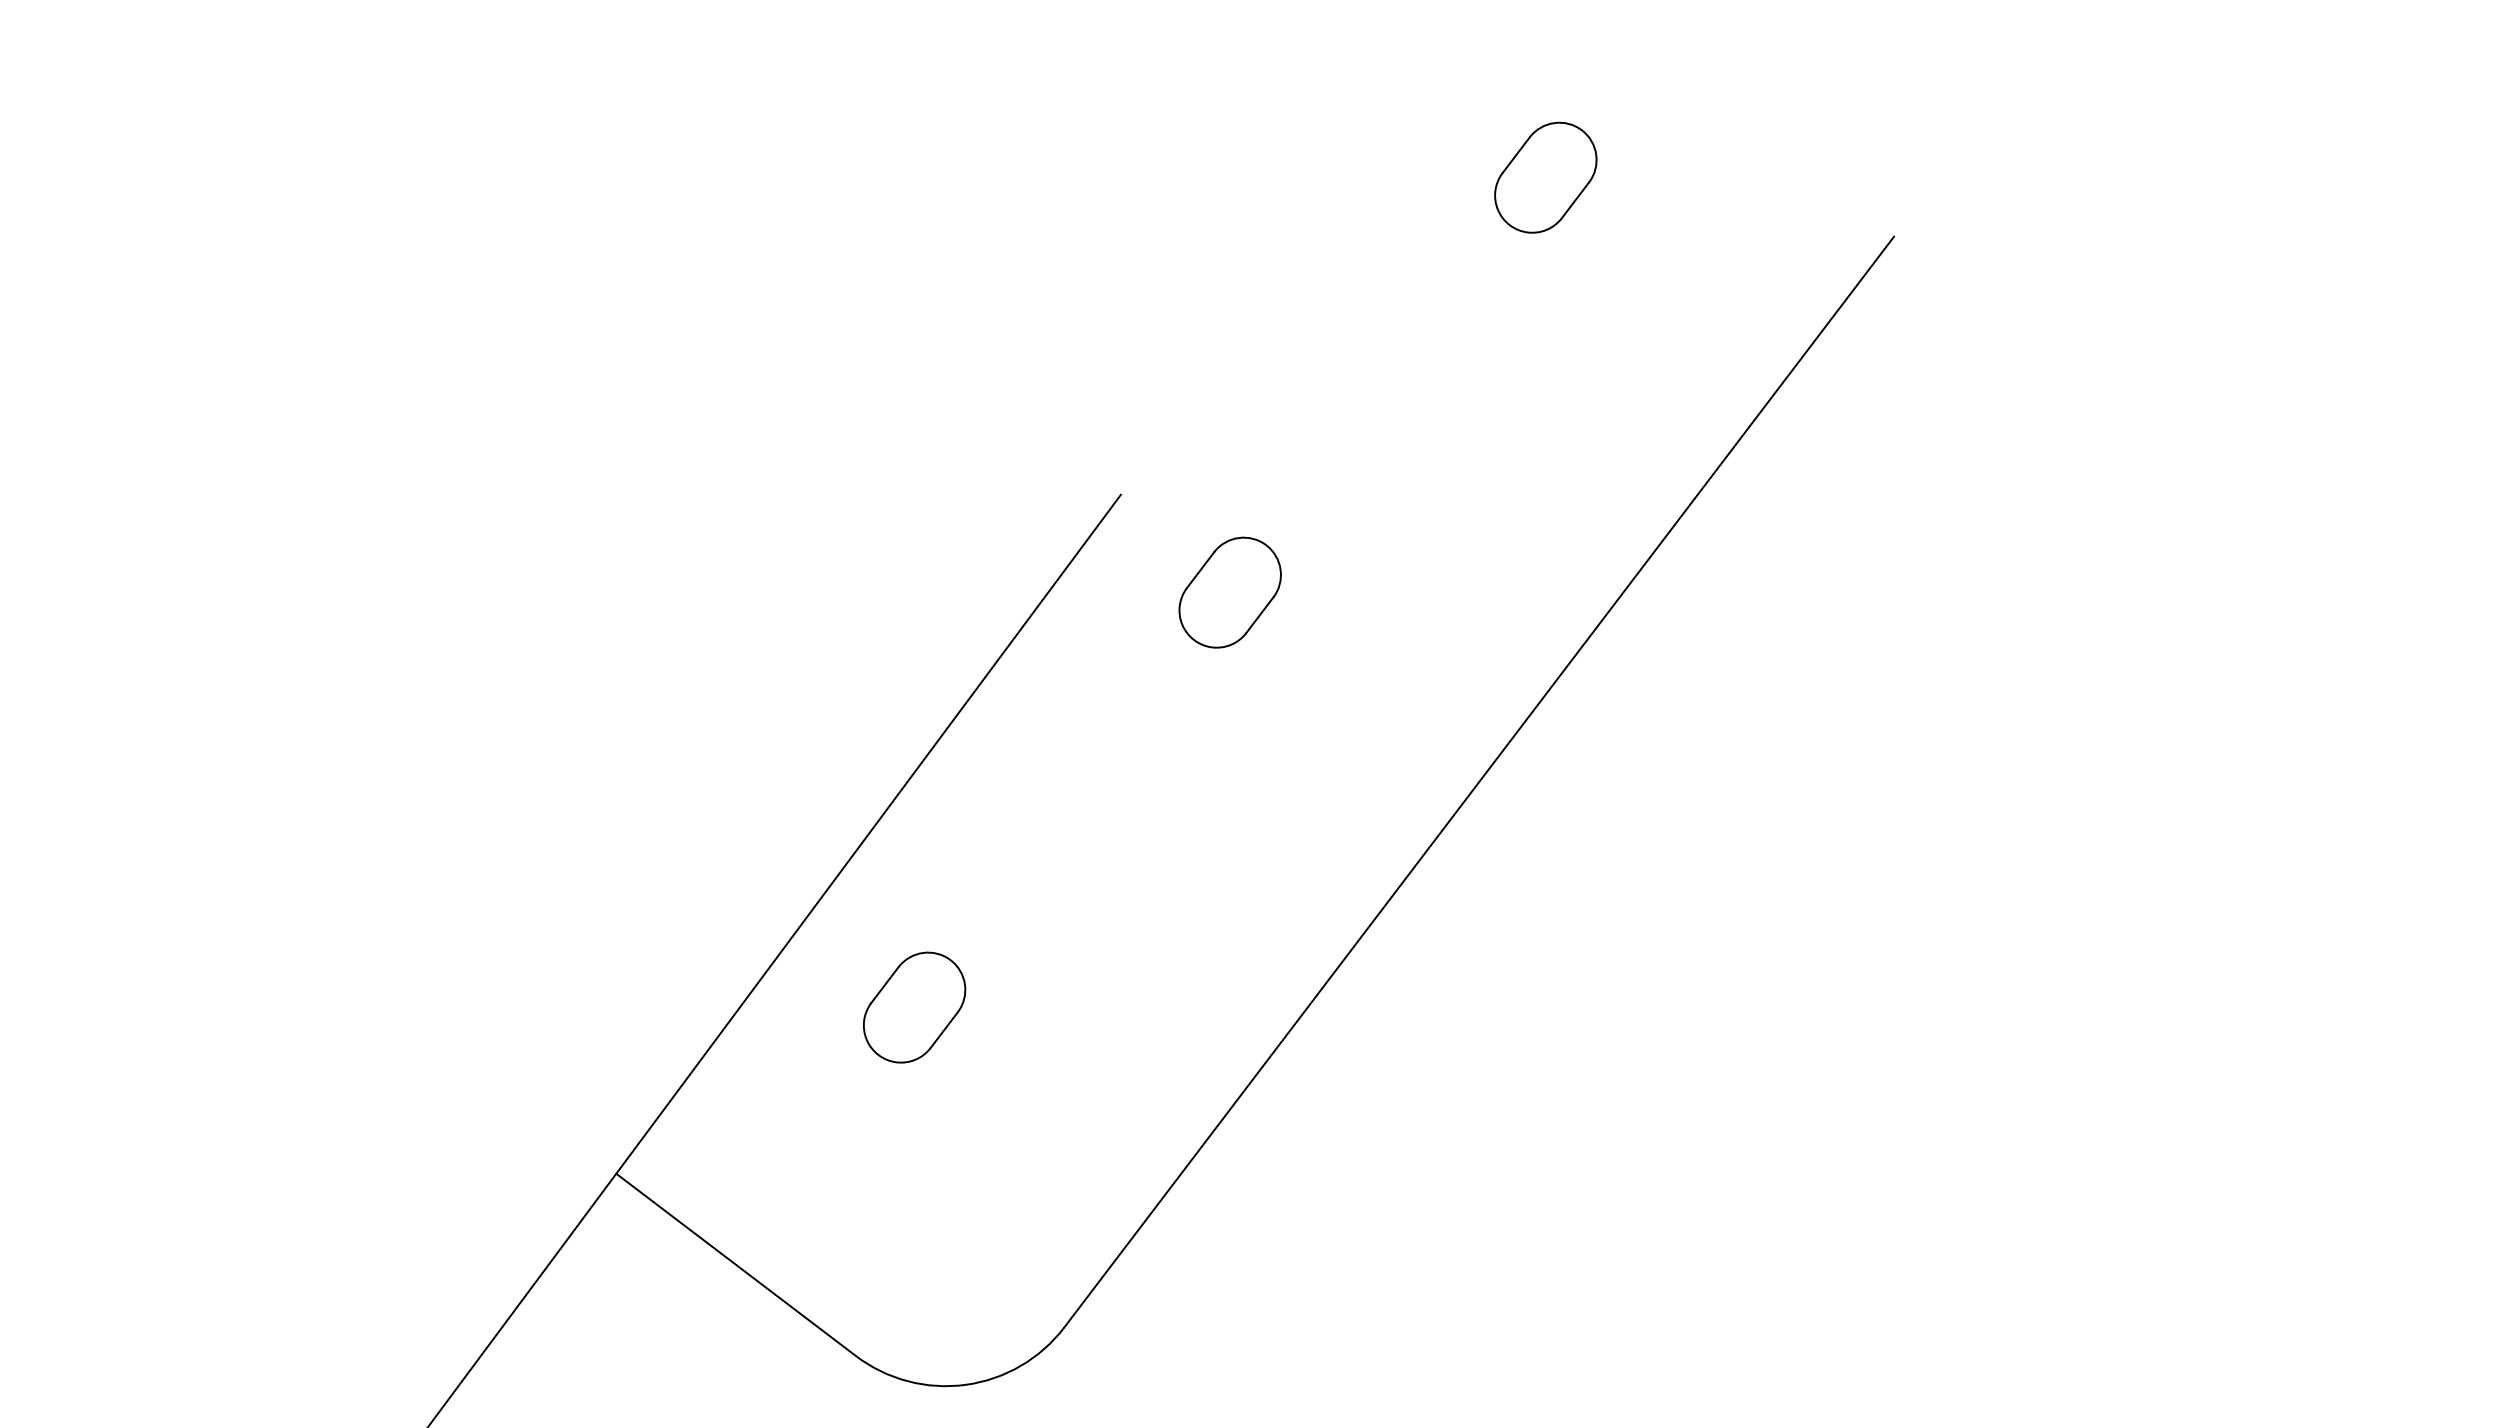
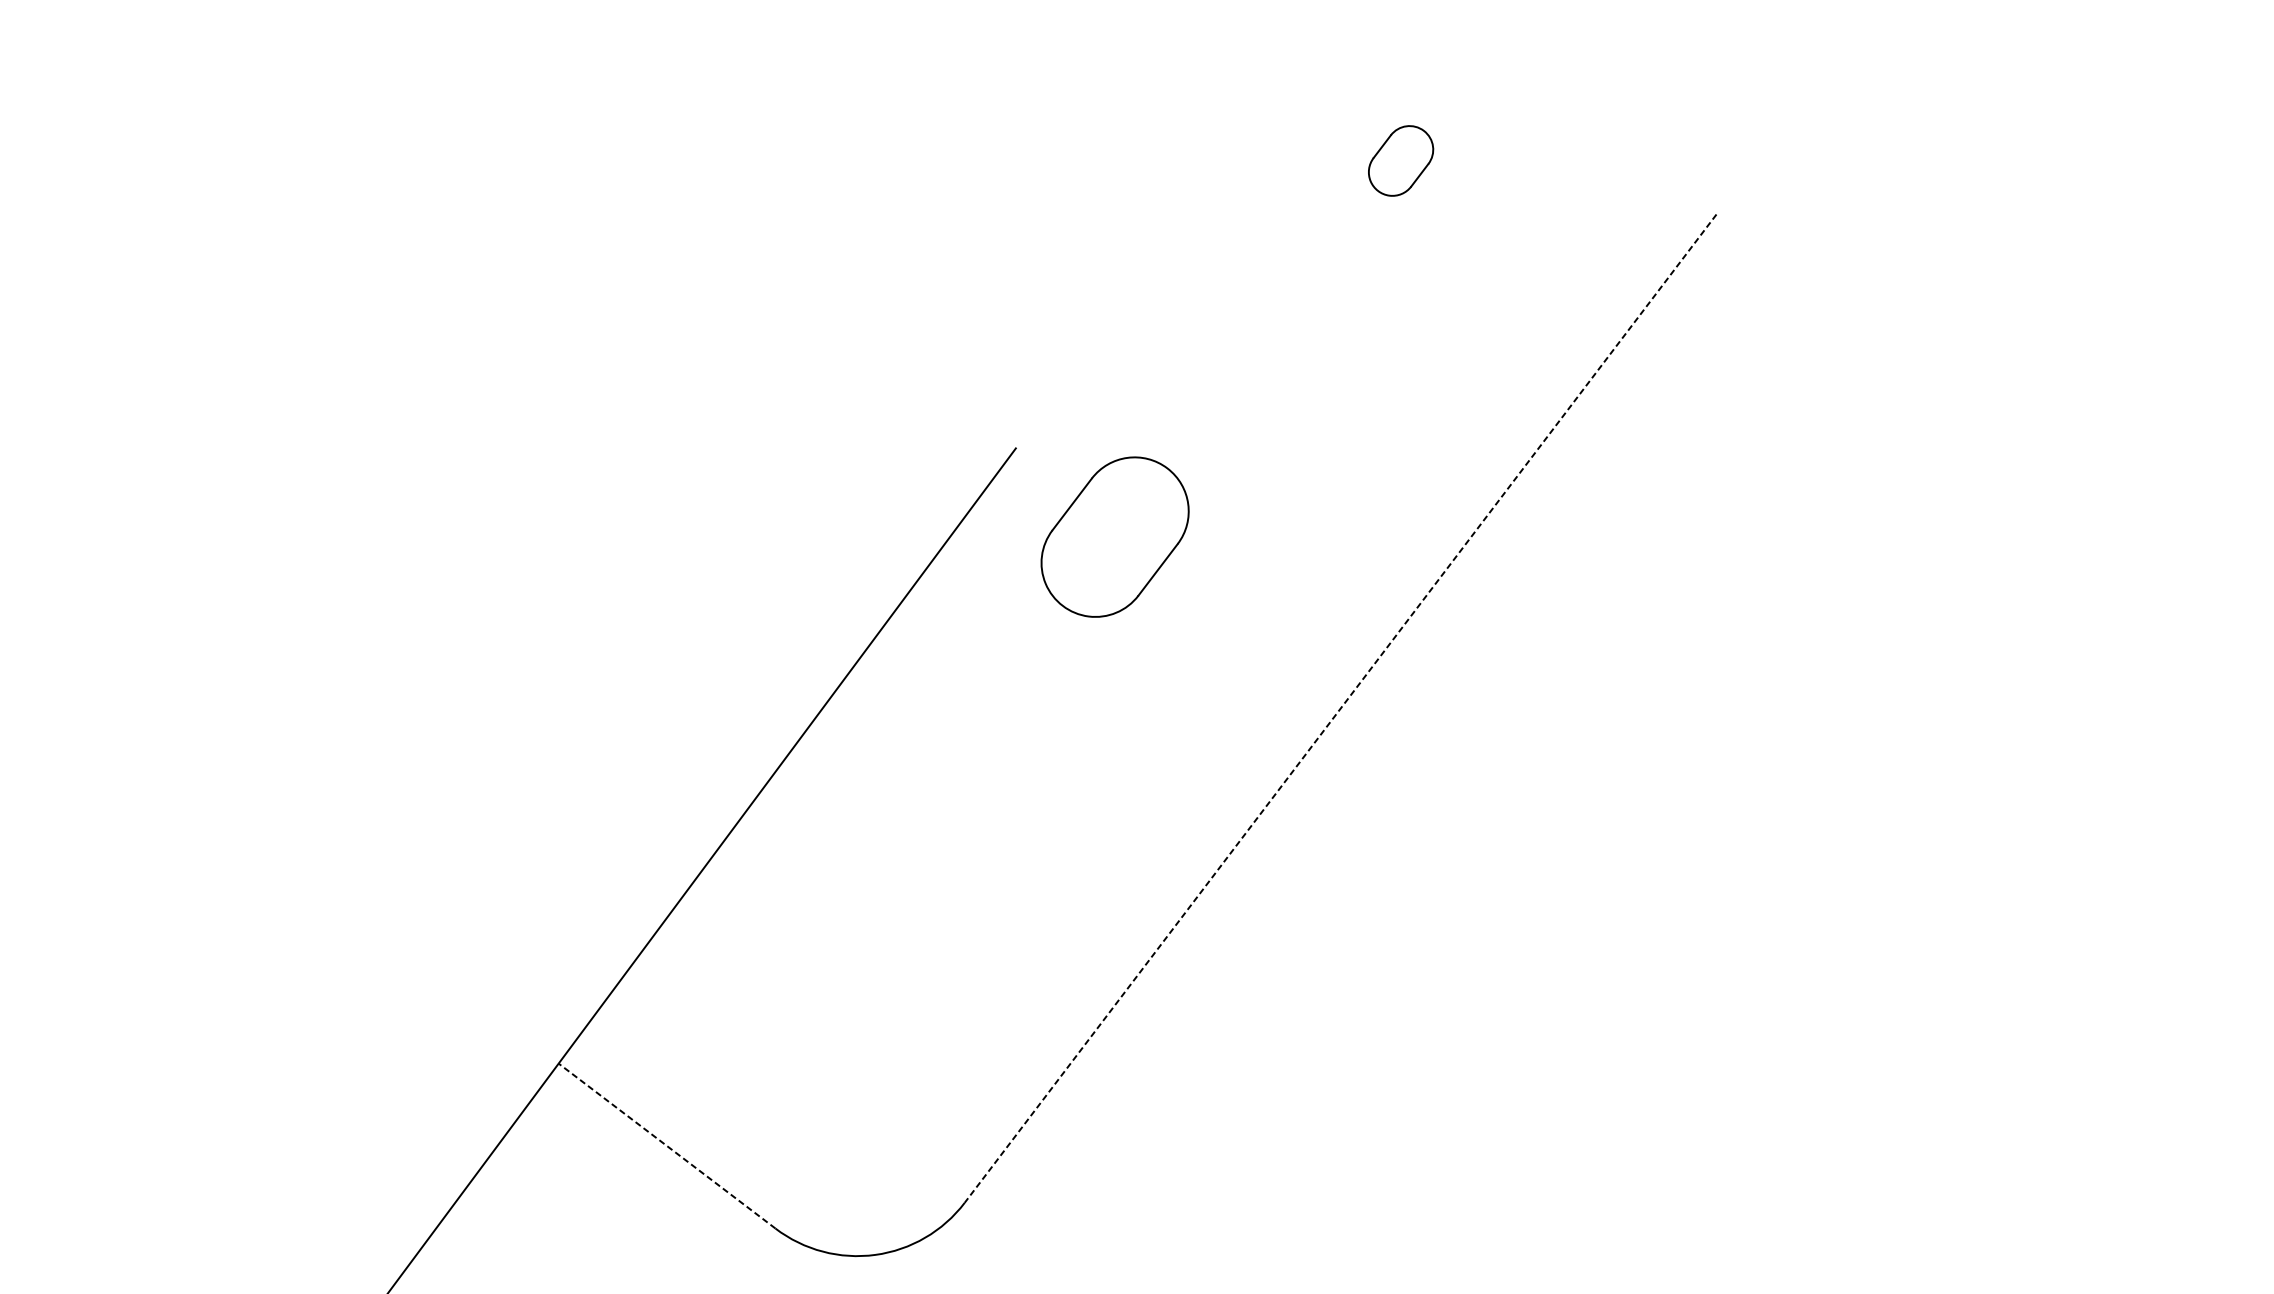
part: (1545, 177) -> (1400, 160), size x0.7
part: (1229, 592) -> (1114, 536), size x1.6
line: (1478, 782) -> (1339, 709), solid -> dashed
part: (914, 1007) -> (828, 912), removed
line: (735, 1264) -> (666, 1145), solid -> dashed

